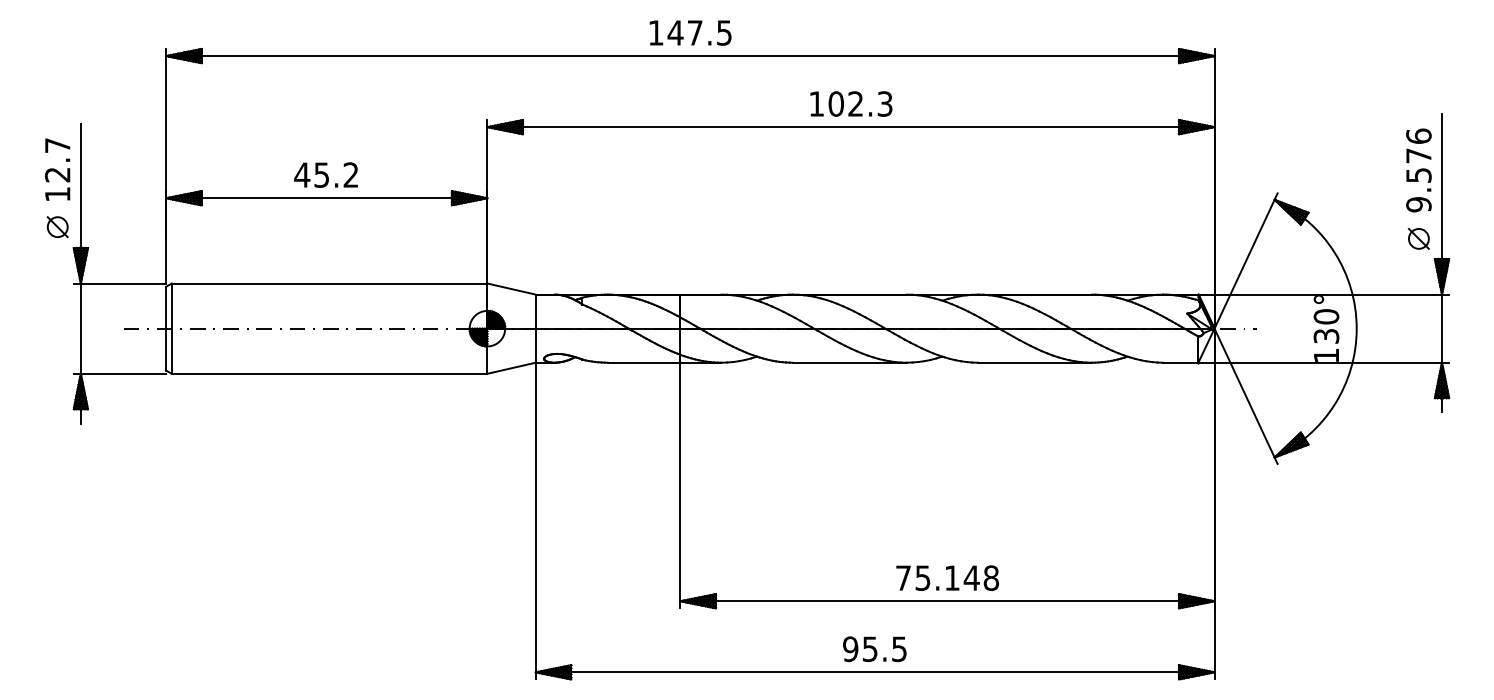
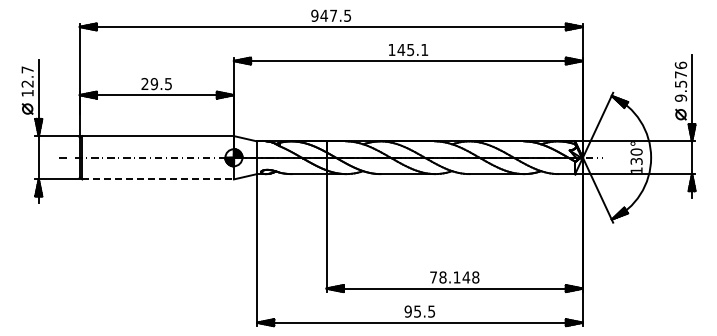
text: (655, 32) -> (314, 15), 147.5 -> 947.5
text: (859, 103) -> (412, 49), 102.3 -> 145.1
text: (326, 173) -> (156, 83), 45.2 -> 29.5
line: (330, 373) -> (158, 179), solid -> dashed
text: (922, 578) -> (442, 277), 75.148 -> 78.148

